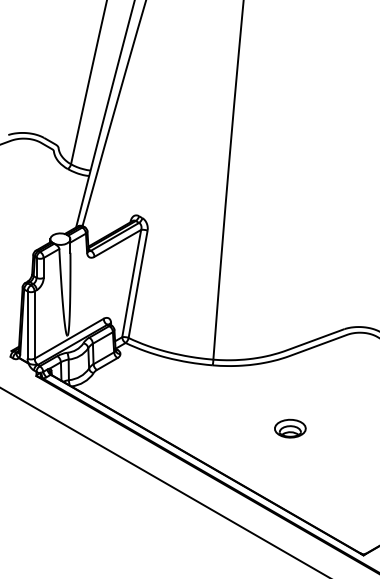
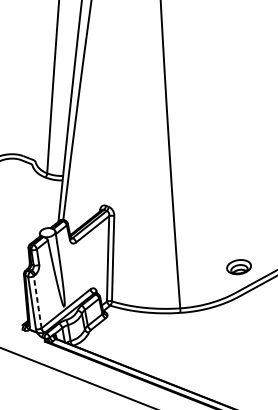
line: (34, 325) -> (37, 302), solid -> dashed
part: (290, 428) -> (239, 266), moved

